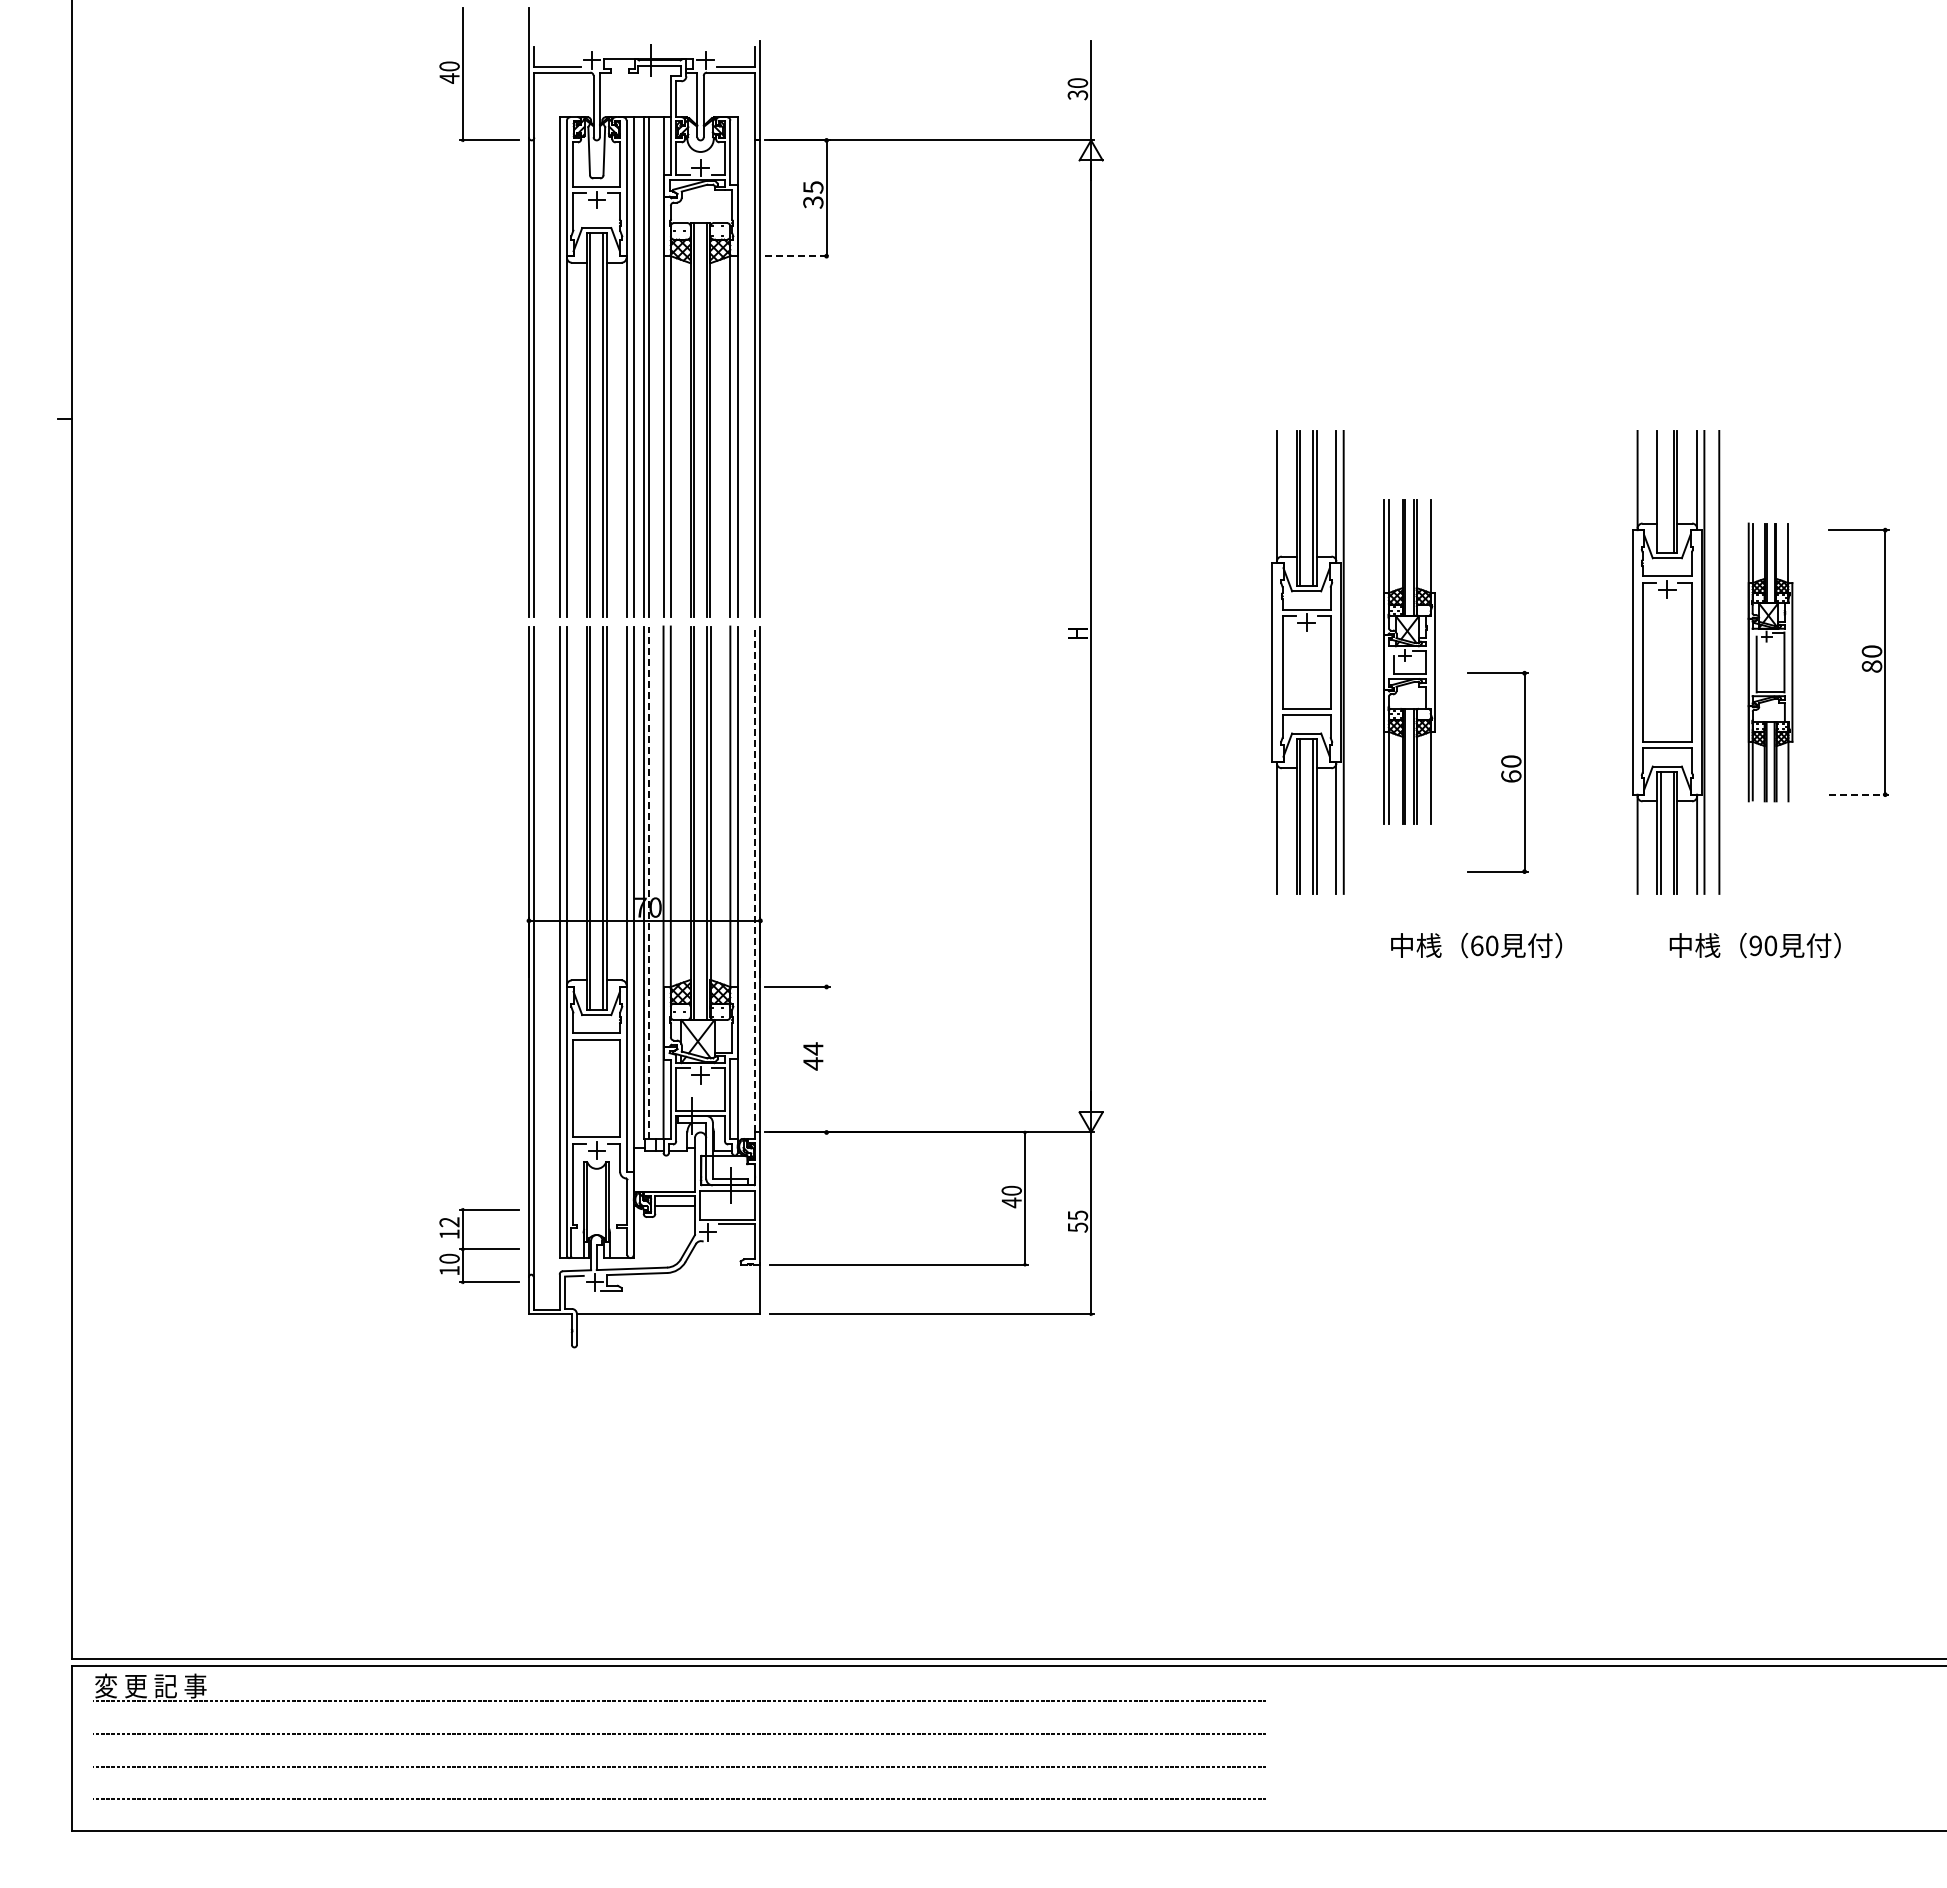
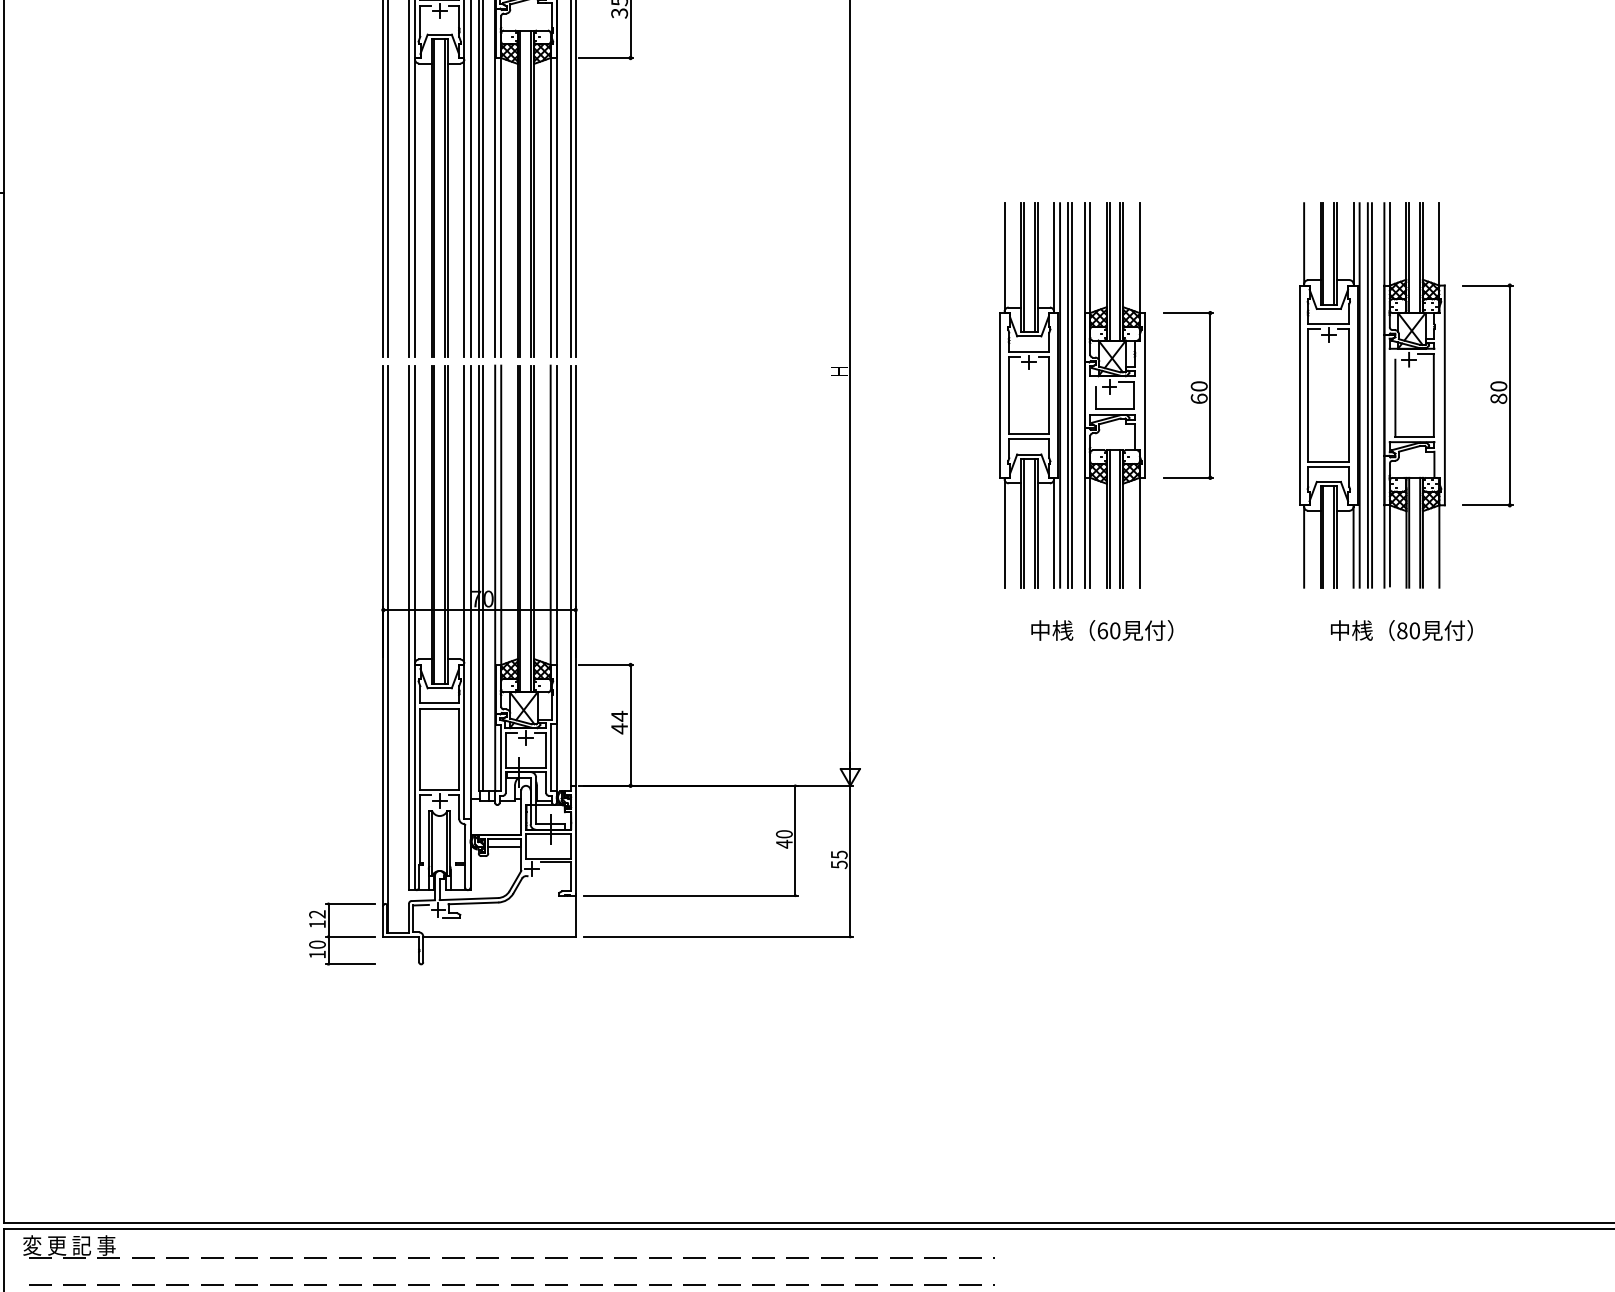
line: (797, 256) -> (606, 58), dashed -> solid
line: (1660, 491) -> (1323, 253), added
line: (1714, 661) -> (1368, 394), added
part: (1356, 662) -> (1070, 395), added
part: (1409, 662) -> (1114, 395), size x1.43
part: (1770, 662) -> (1414, 395), size x1.67
part: (1497, 772) -> (1187, 395), moved
line: (1858, 794) -> (1487, 505), dashed -> solid
line: (755, 879) -> (571, 575), dashed -> solid
line: (648, 882) -> (482, 578), dashed -> solid
text: (1476, 945) -> (1102, 630), moved
text: (1755, 945) -> (1402, 630), 90 -> 80
line: (826, 1059) -> (630, 725), added
part: (479, 1245) -> (342, 933), moved

